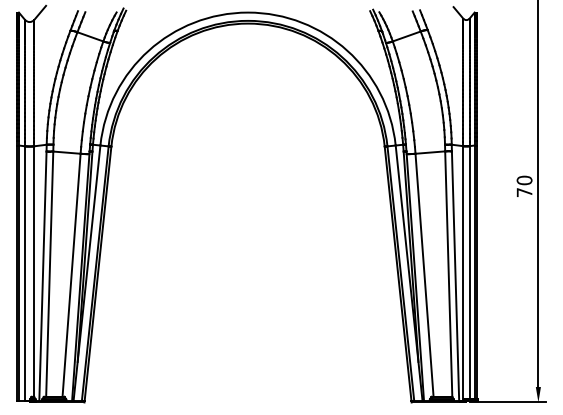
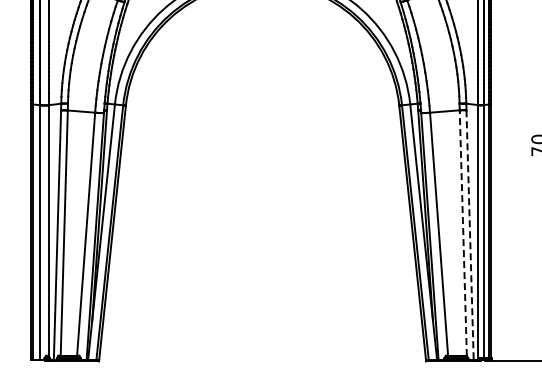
line: (448, 274) -> (463, 233), solid -> dashed
line: (455, 276) -> (470, 235), solid -> dashed

